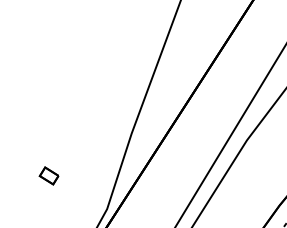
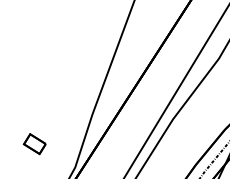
part: (48, 176) -> (34, 144), size x1.67

